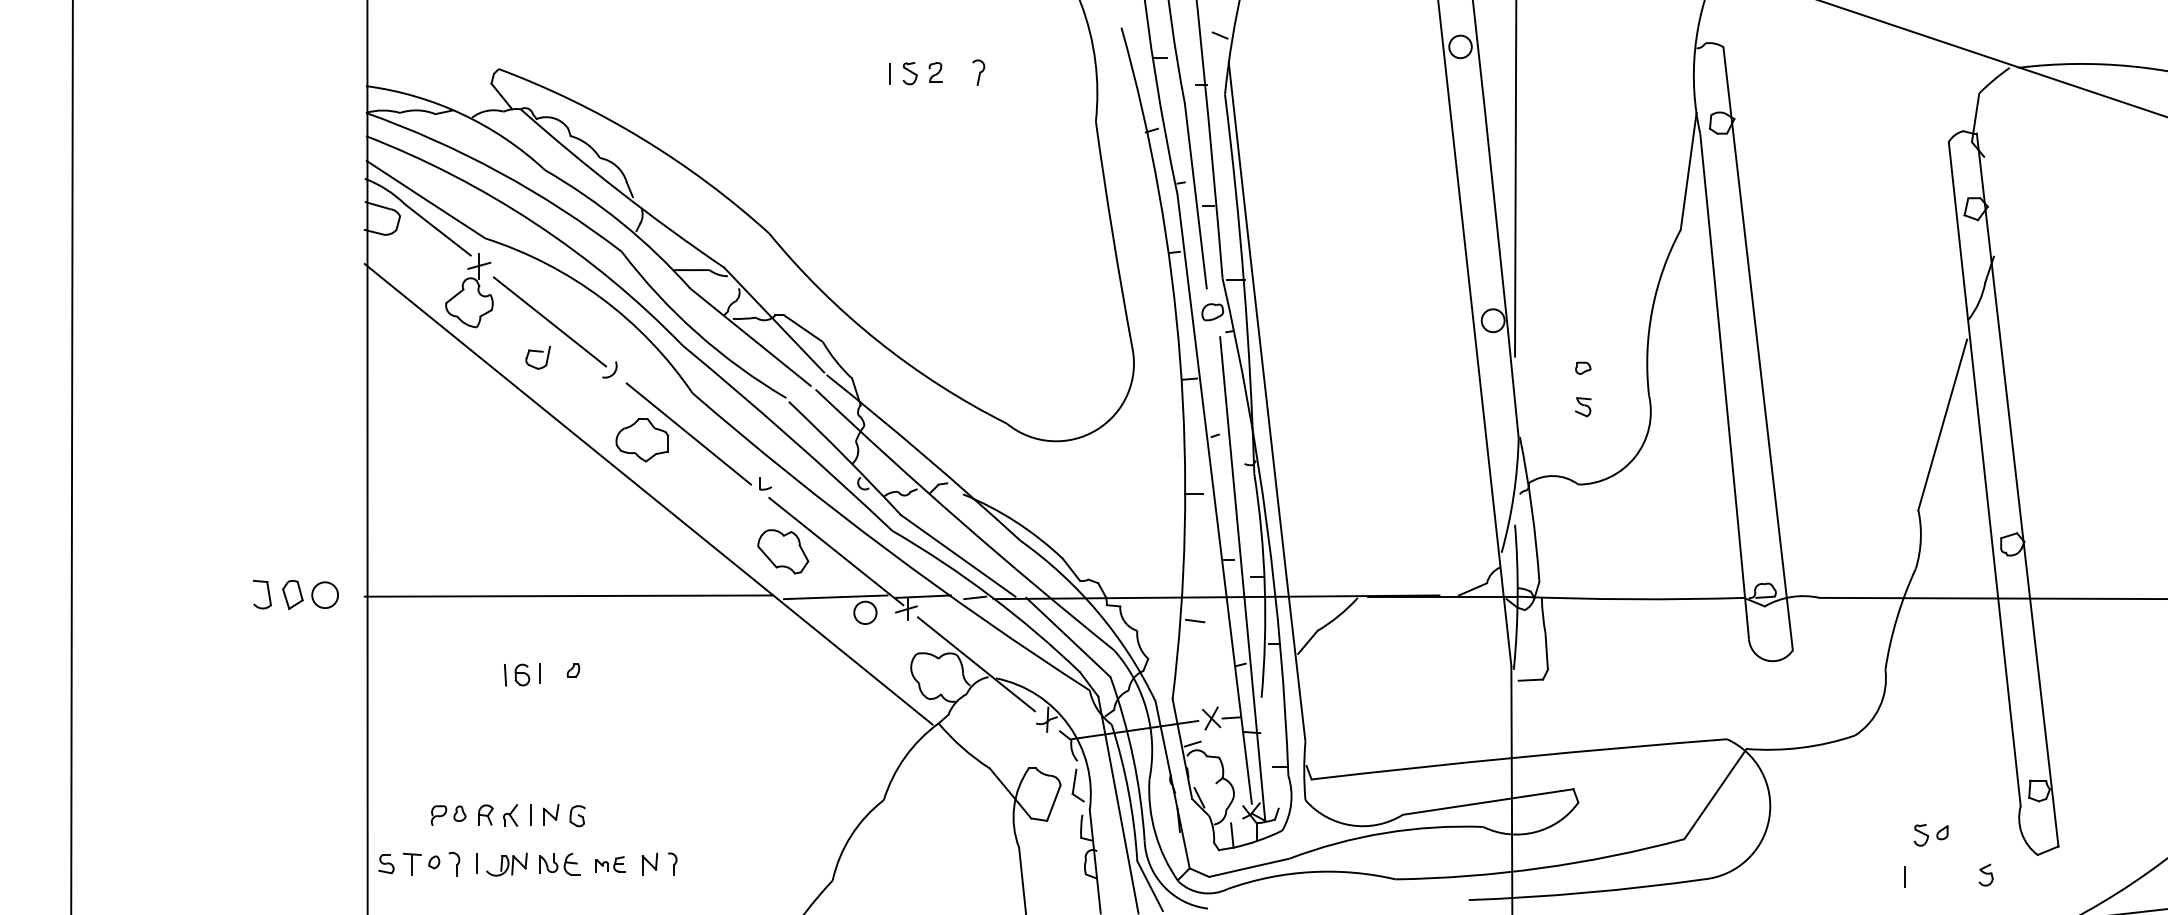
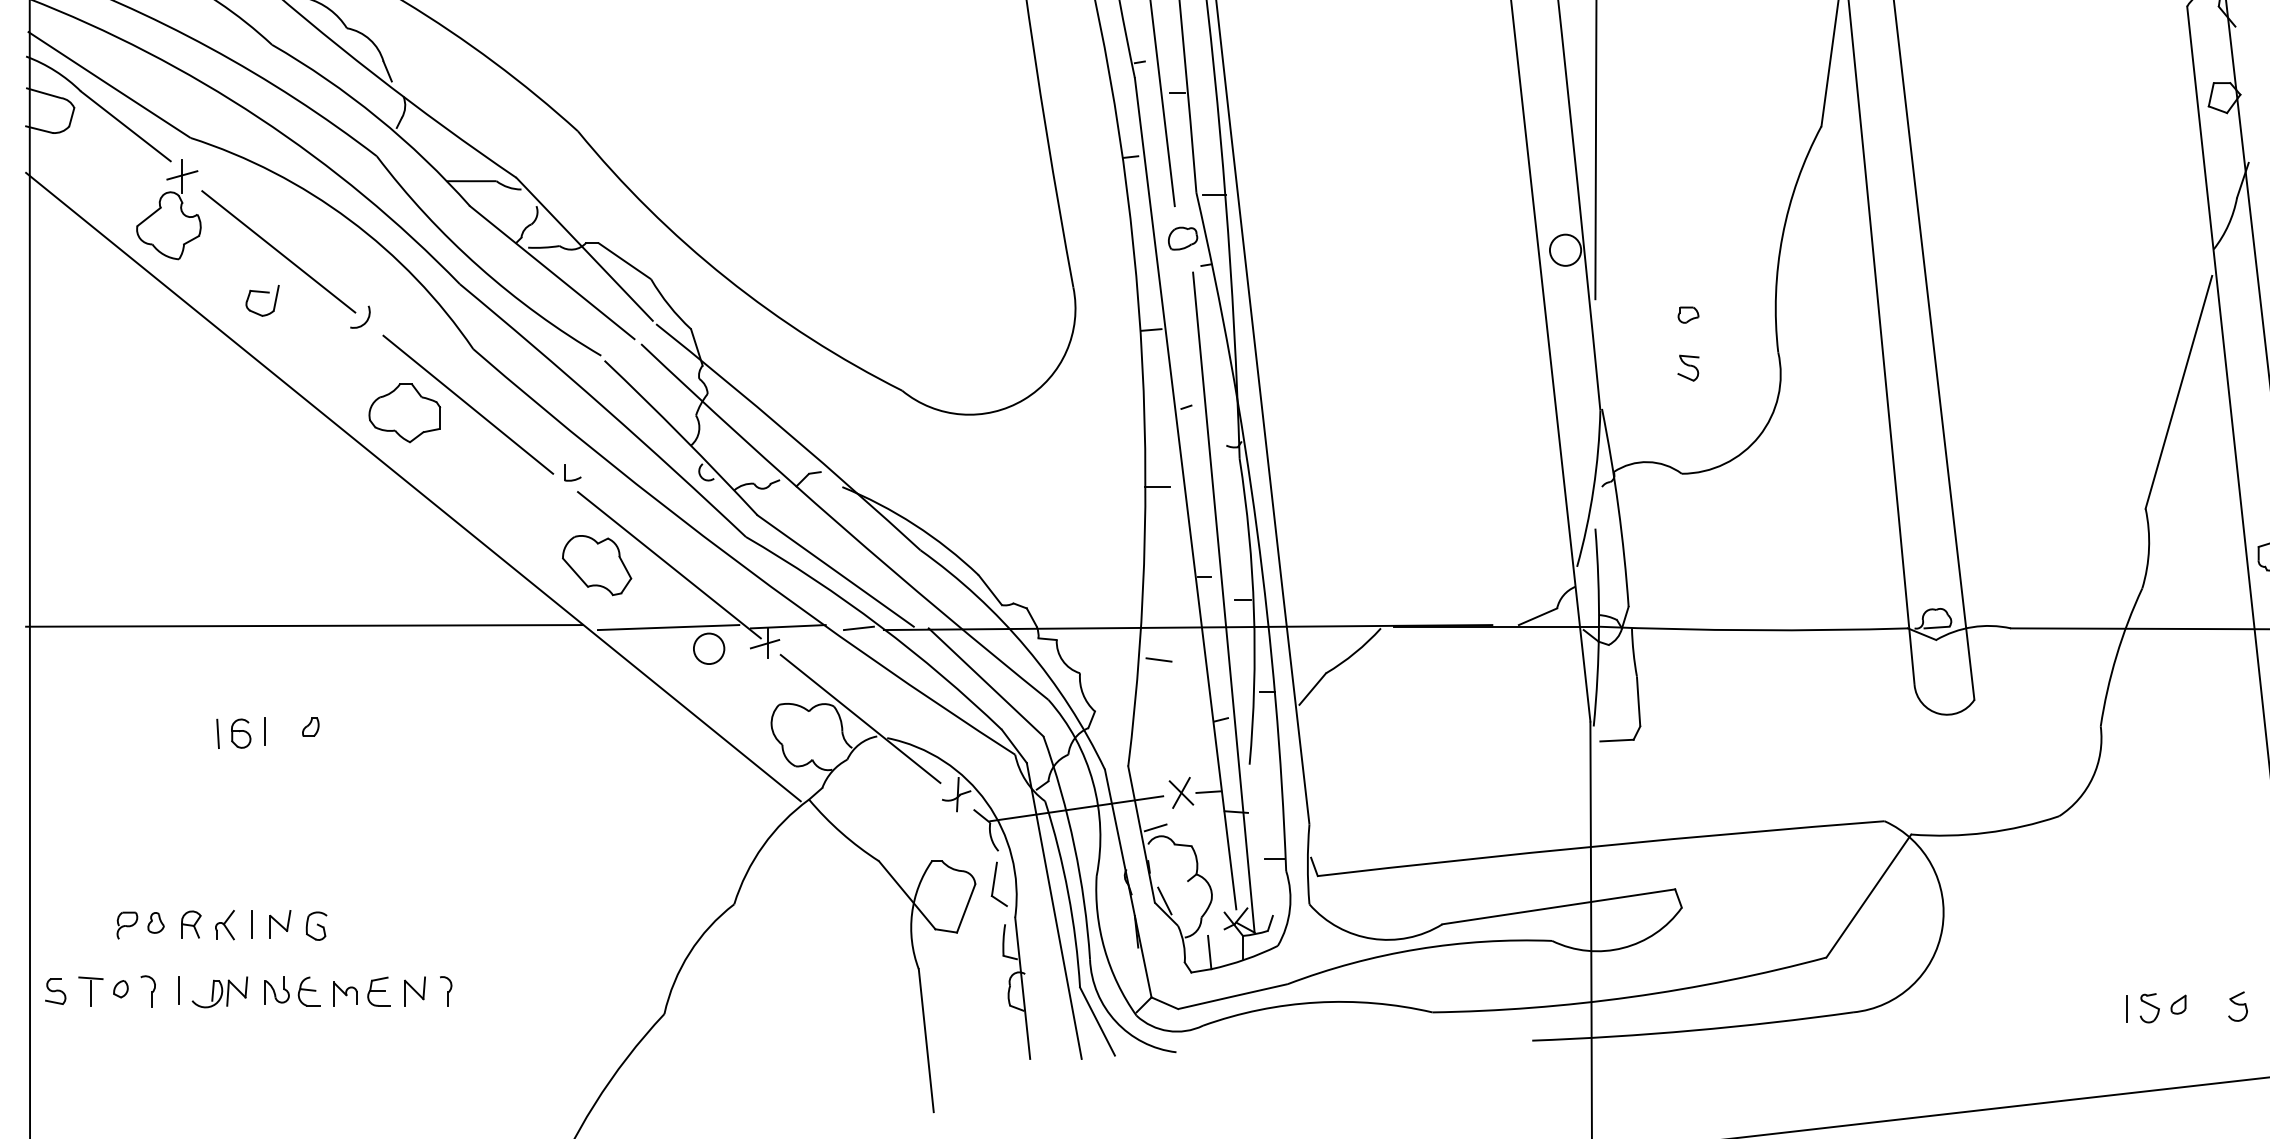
part: (1931, 835) -> (2163, 1008), moved
part: (610, 864) -> (361, 992), size x1.43

